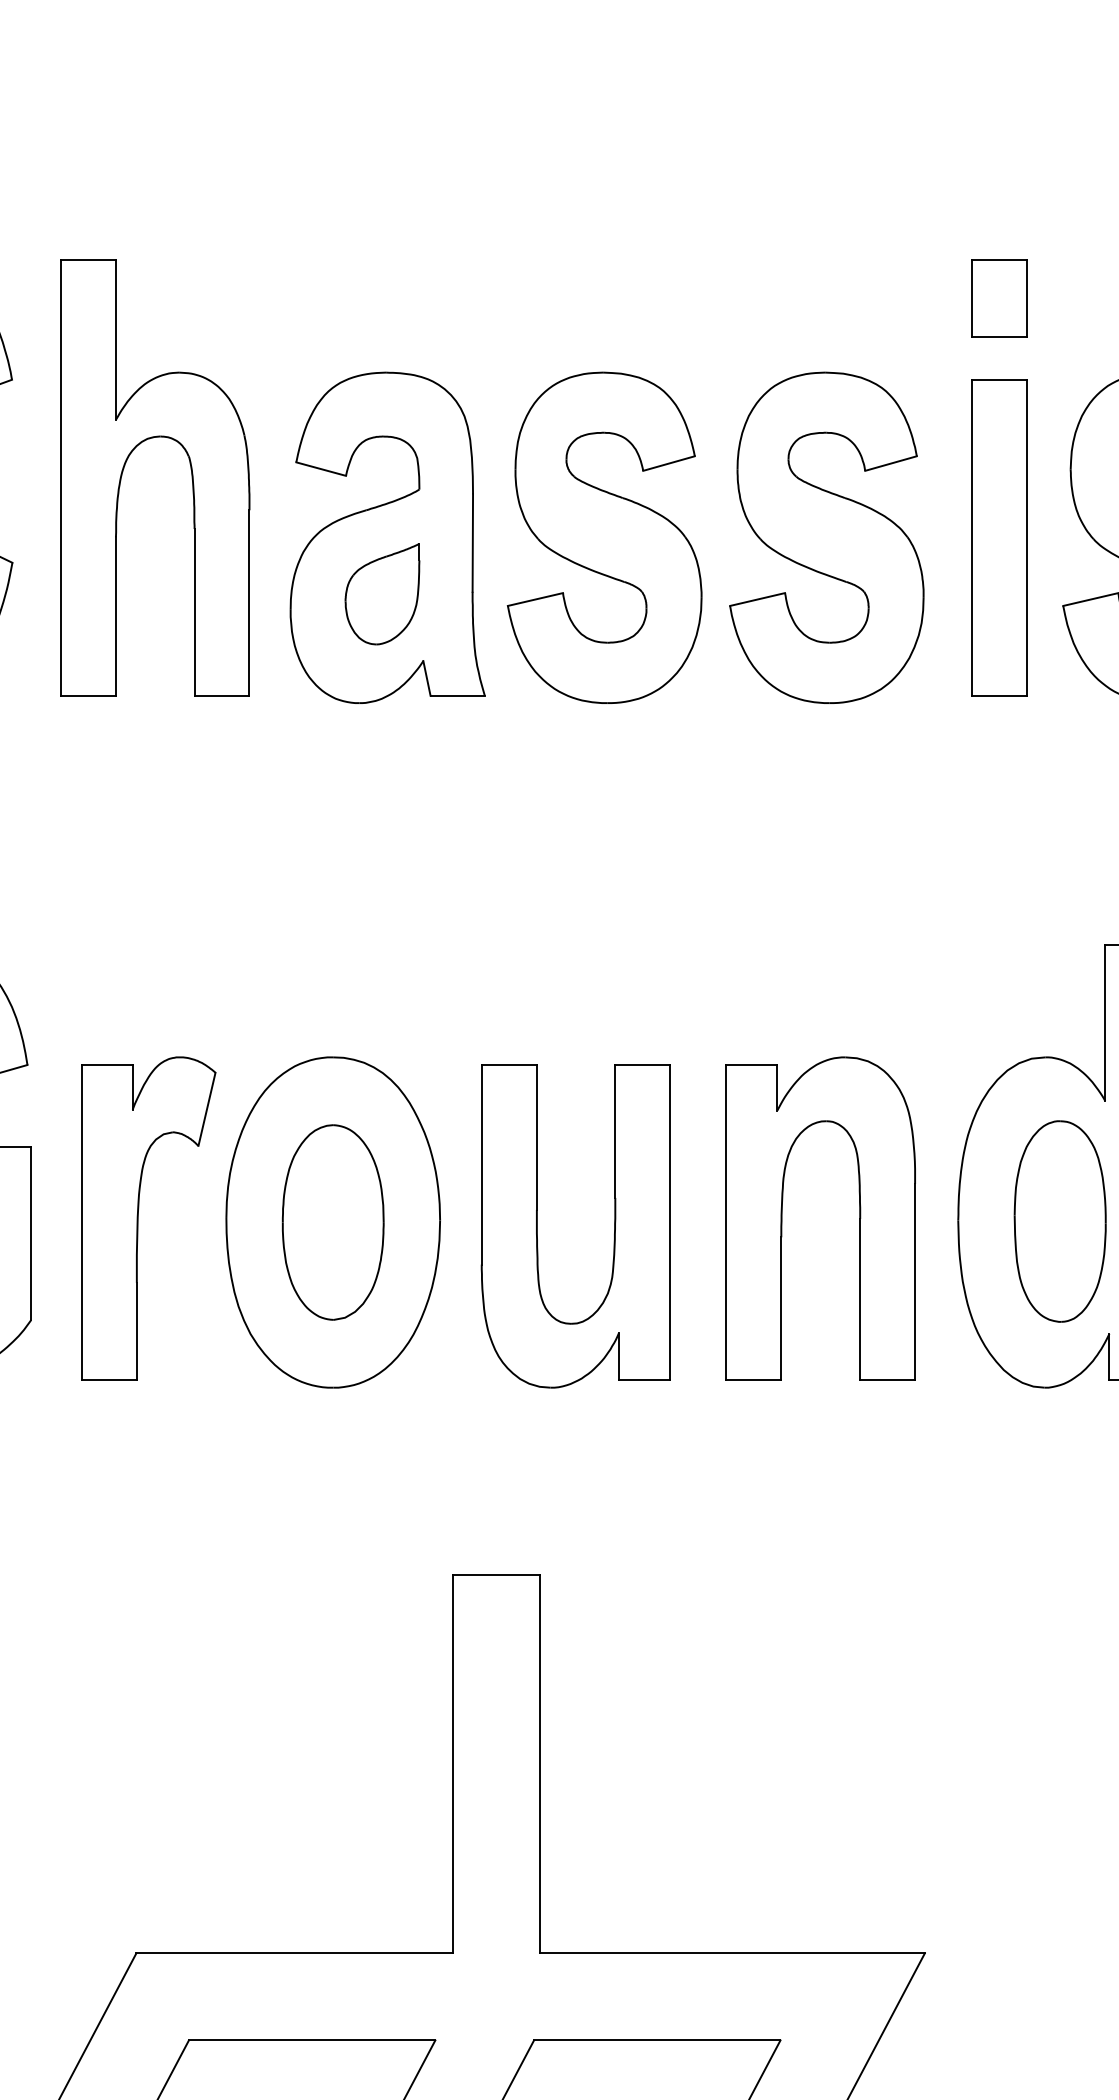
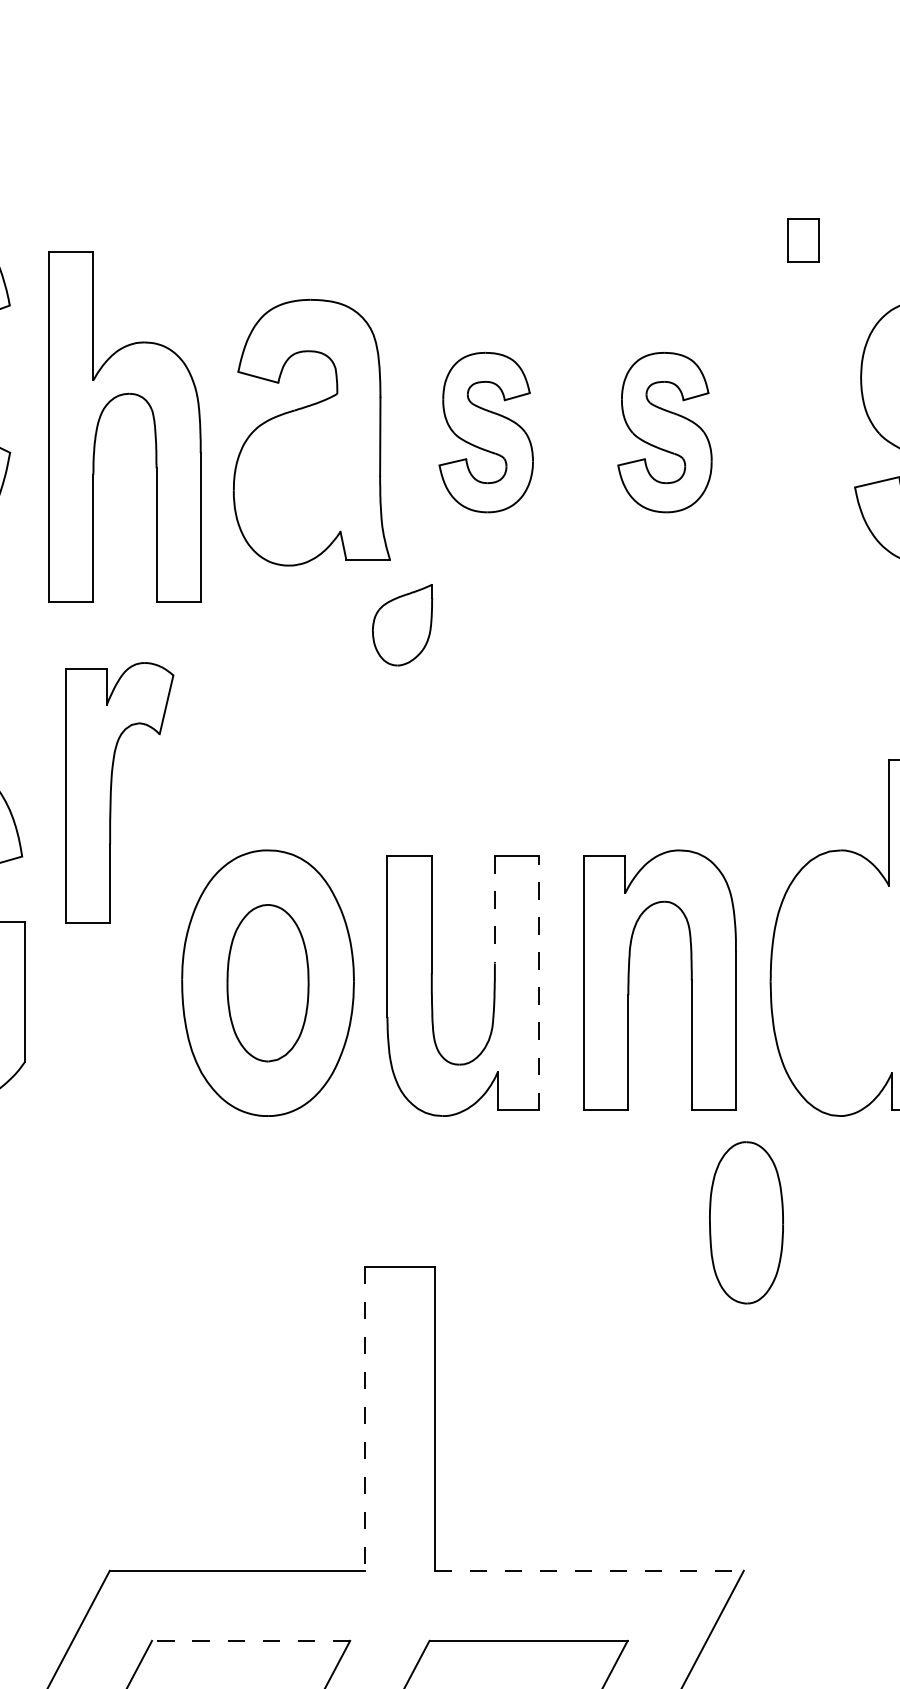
part: (999, 298) -> (803, 240), size x0.7
part: (126, 463) -> (101, 415), moved
part: (604, 537) -> (486, 432), size x0.6
part: (826, 537) -> (664, 432), size x0.6
part: (999, 537) -> (803, 432), removed
part: (382, 594) -> (402, 625), moved
line: (615, 1131) -> (495, 910), solid -> dashed
part: (138, 1218) -> (111, 792), moved
part: (1059, 1221) -> (745, 1222), moved
line: (670, 1222) -> (539, 983), solid -> dashed
line: (453, 1764) -> (364, 1419), solid -> dashed
line: (733, 1953) -> (589, 1571), solid -> dashed
line: (311, 2040) -> (250, 1640), solid -> dashed

